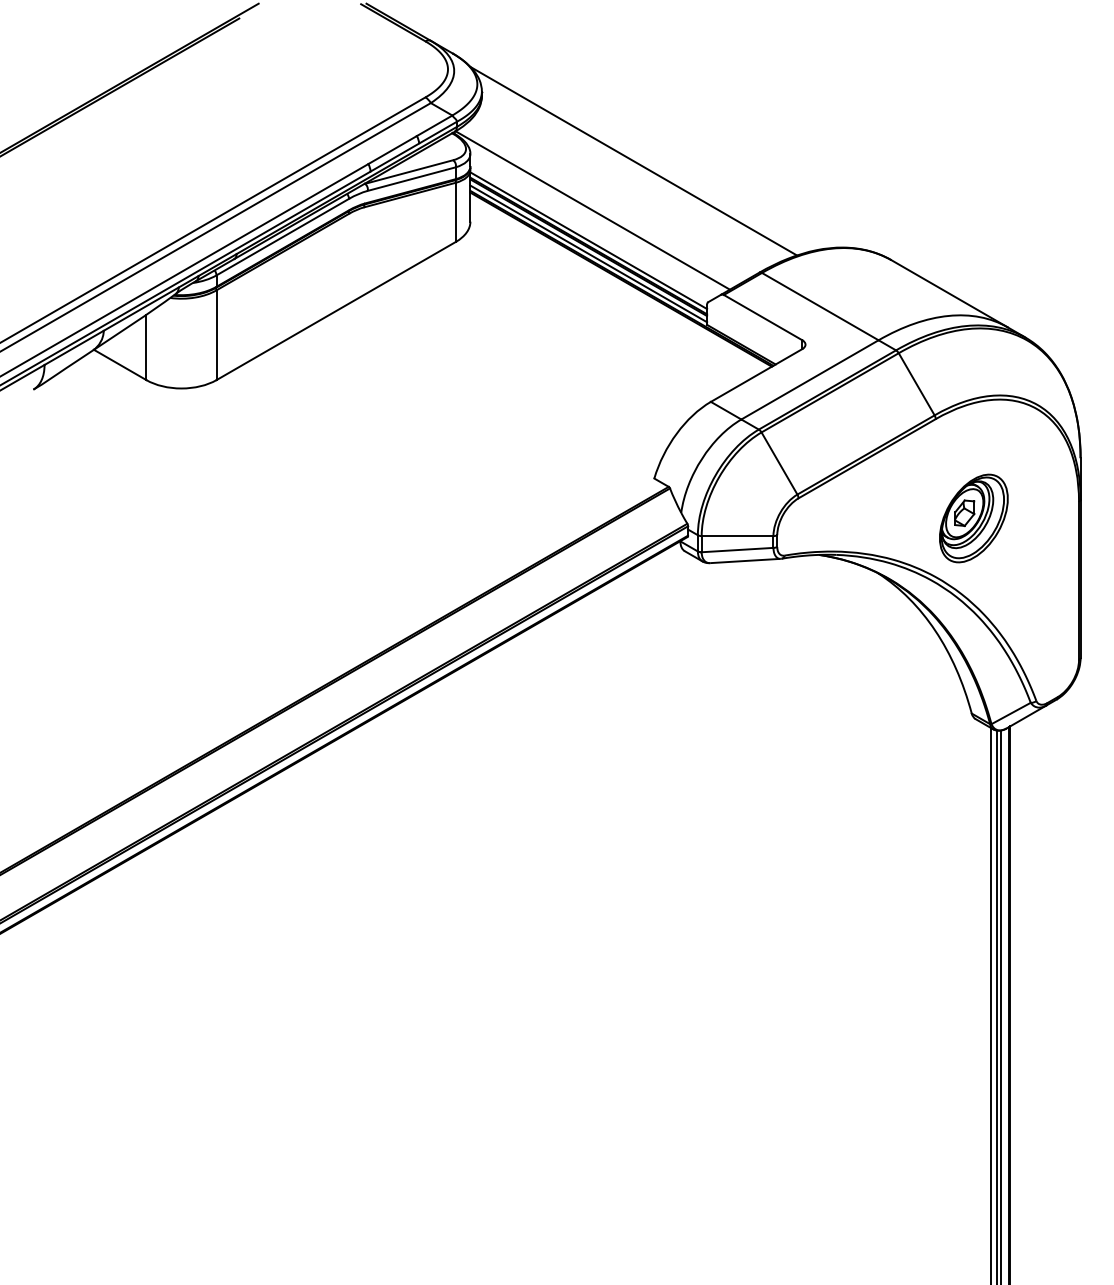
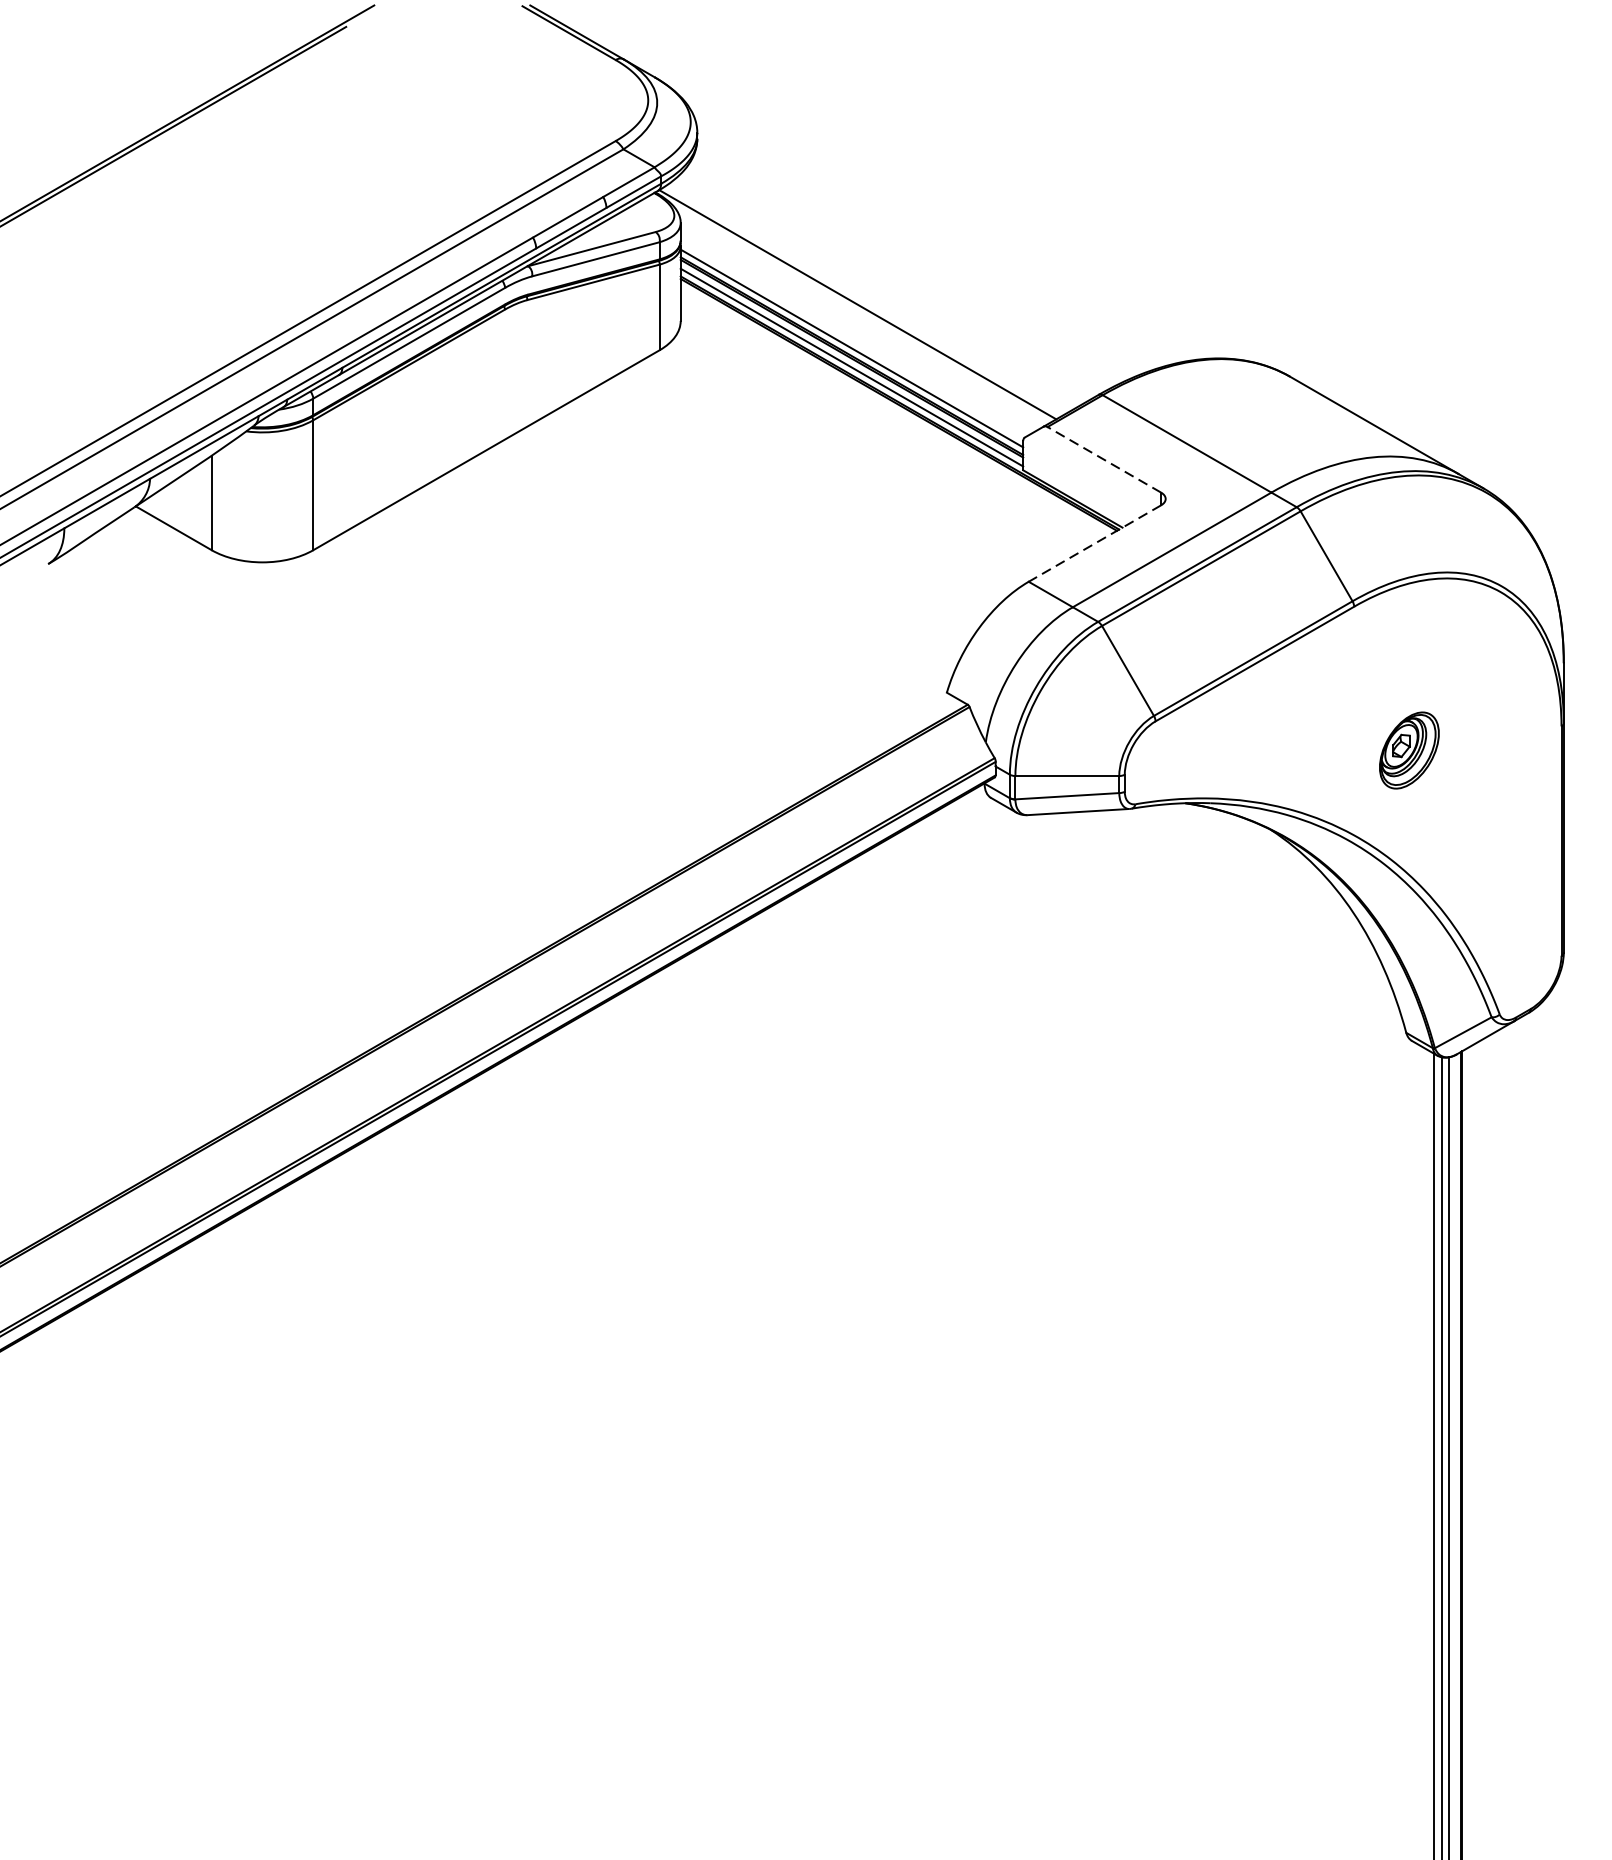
line: (633, 161) -> (916, 233), removed
line: (762, 317) -> (1103, 459), solid -> dashed
line: (756, 375) -> (1094, 543), solid -> dashed
part: (973, 518) -> (1408, 750), size x0.6

